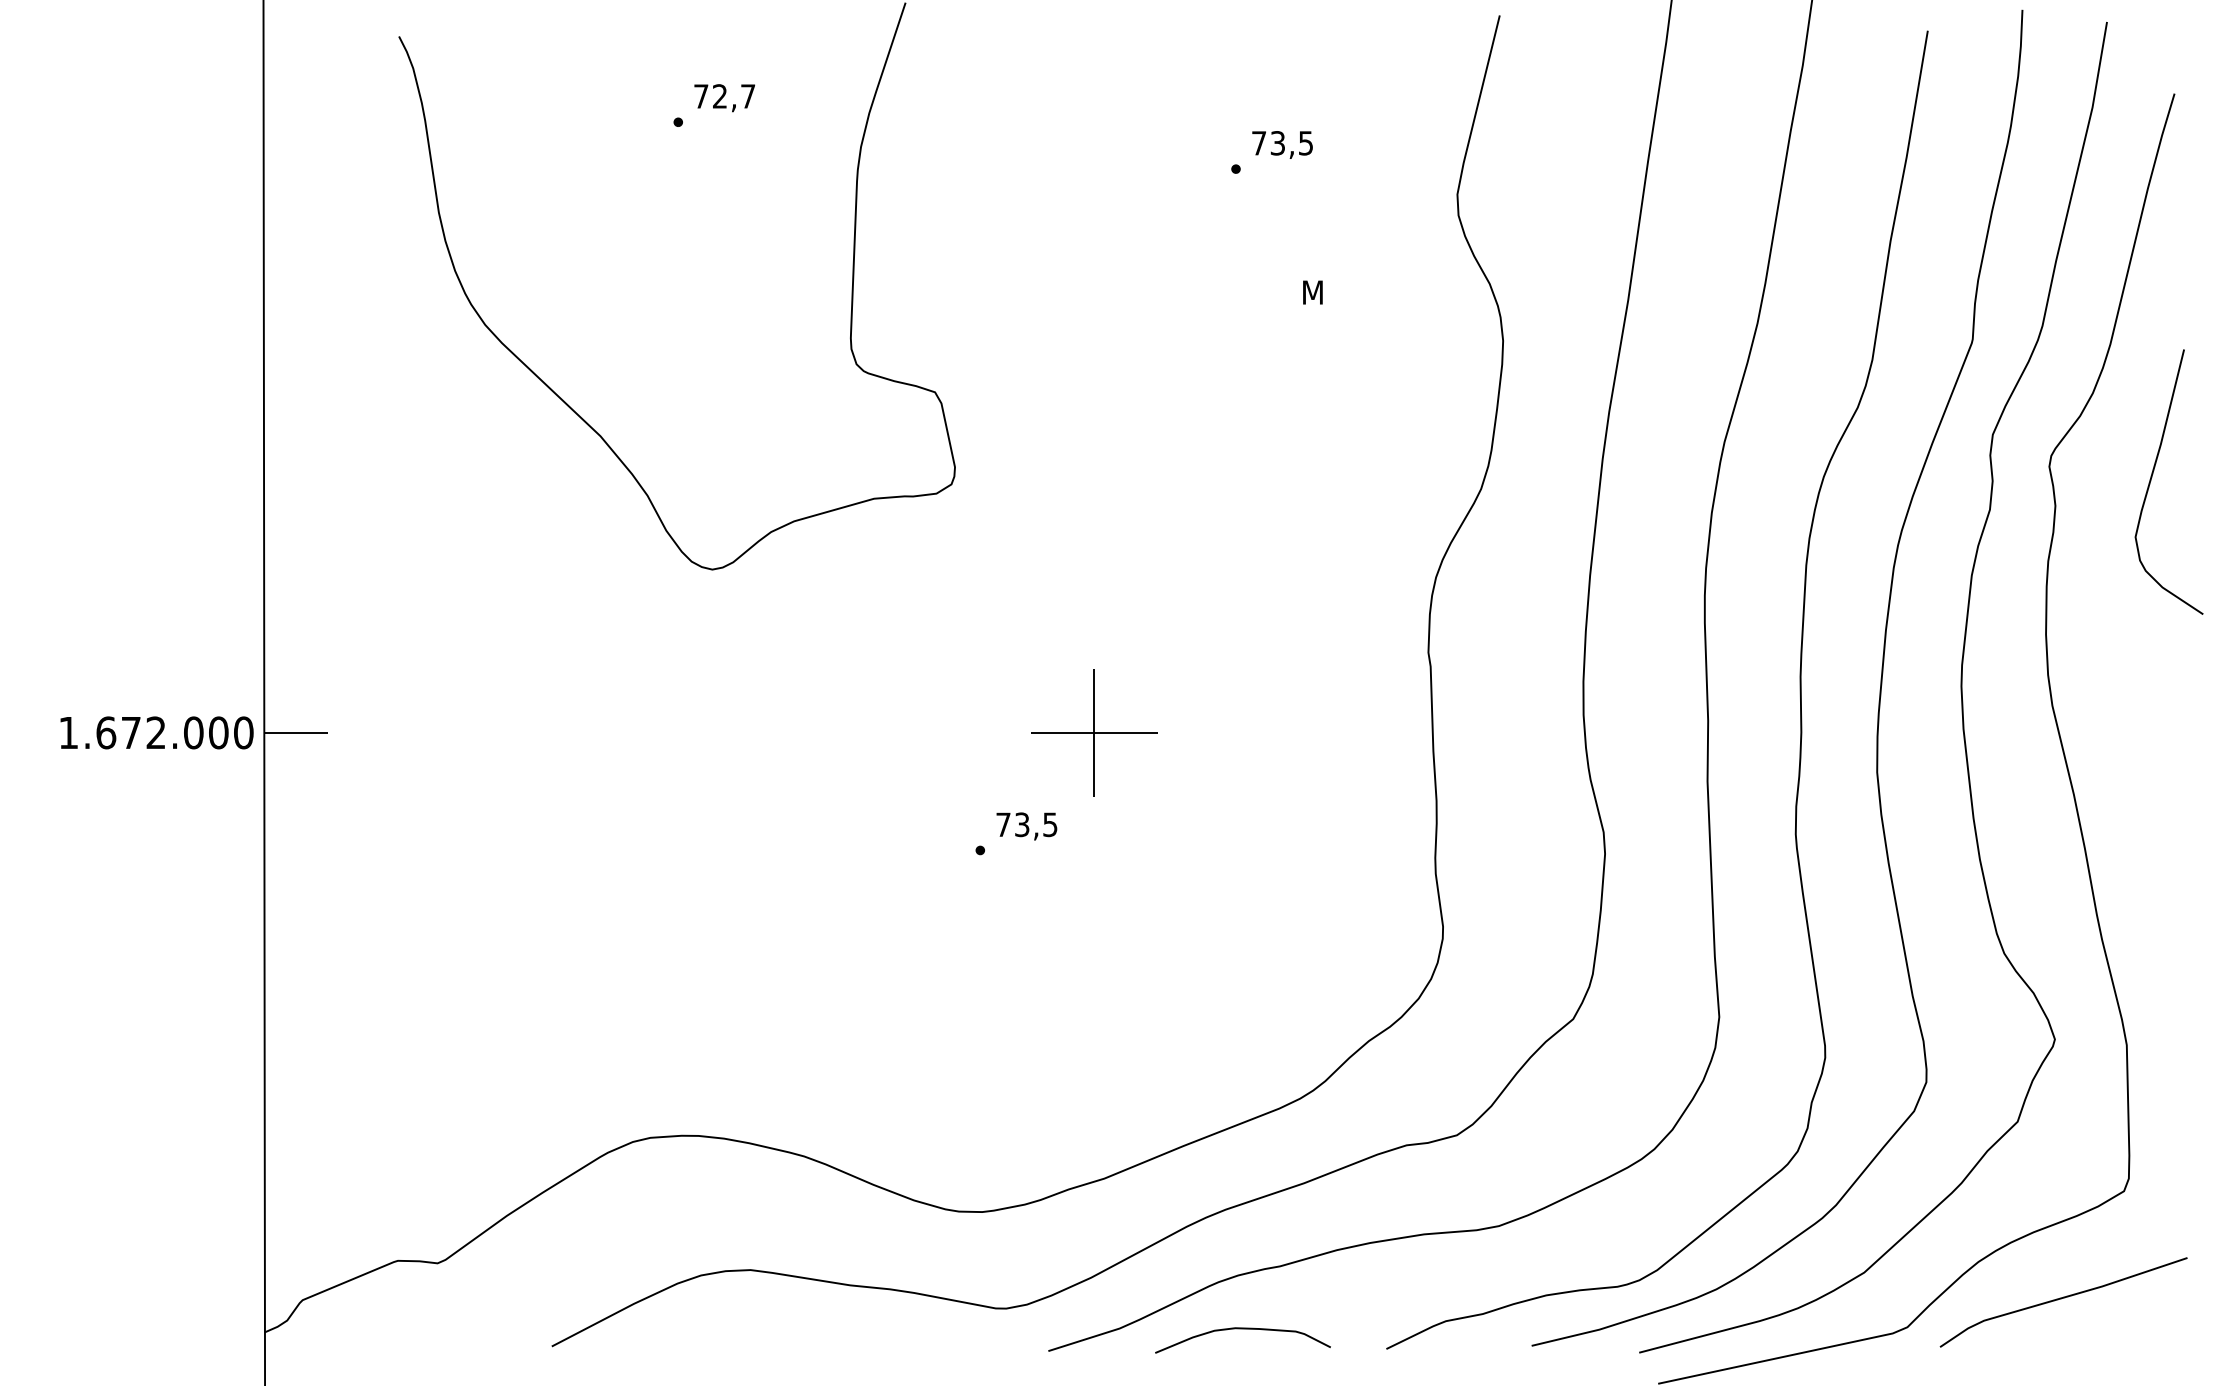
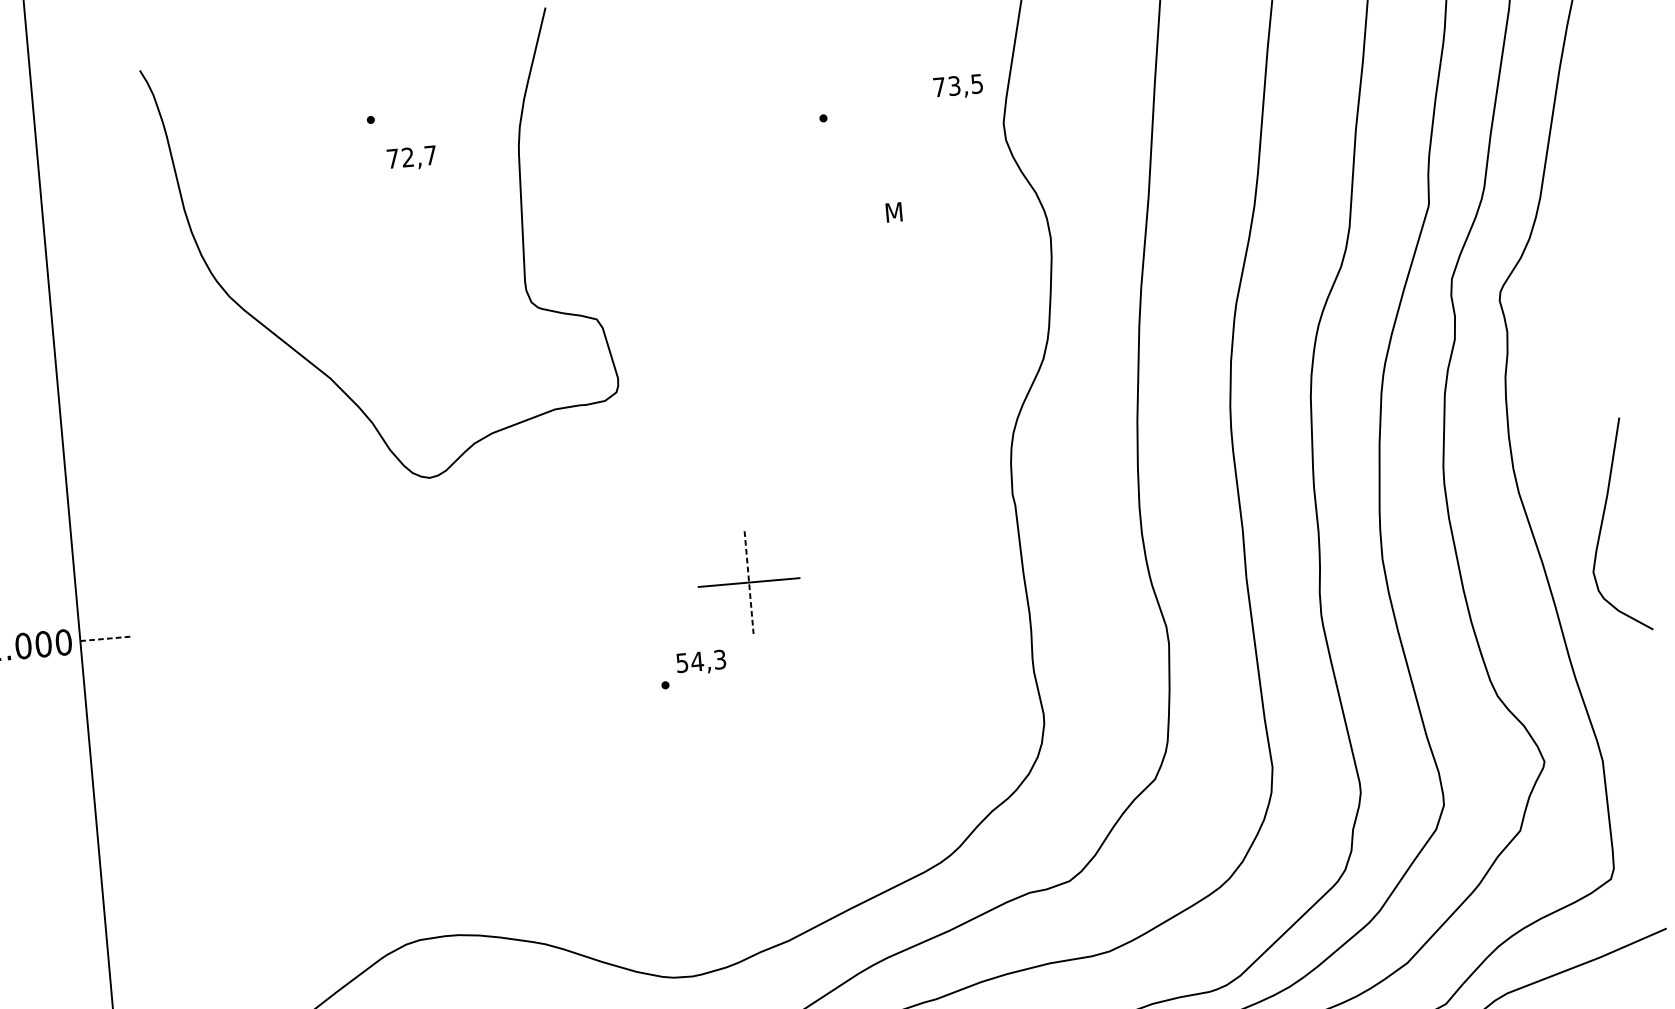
text: (724, 98) -> (411, 158), moved
text: (1282, 144) -> (958, 86), moved
curve: (2152, 477) -> (1602, 522), moved
line: (296, 732) -> (106, 638), solid -> dashed
line: (1094, 732) -> (749, 582), solid -> dashed
text: (1026, 824) -> (700, 661), 73,5 -> 54,3

